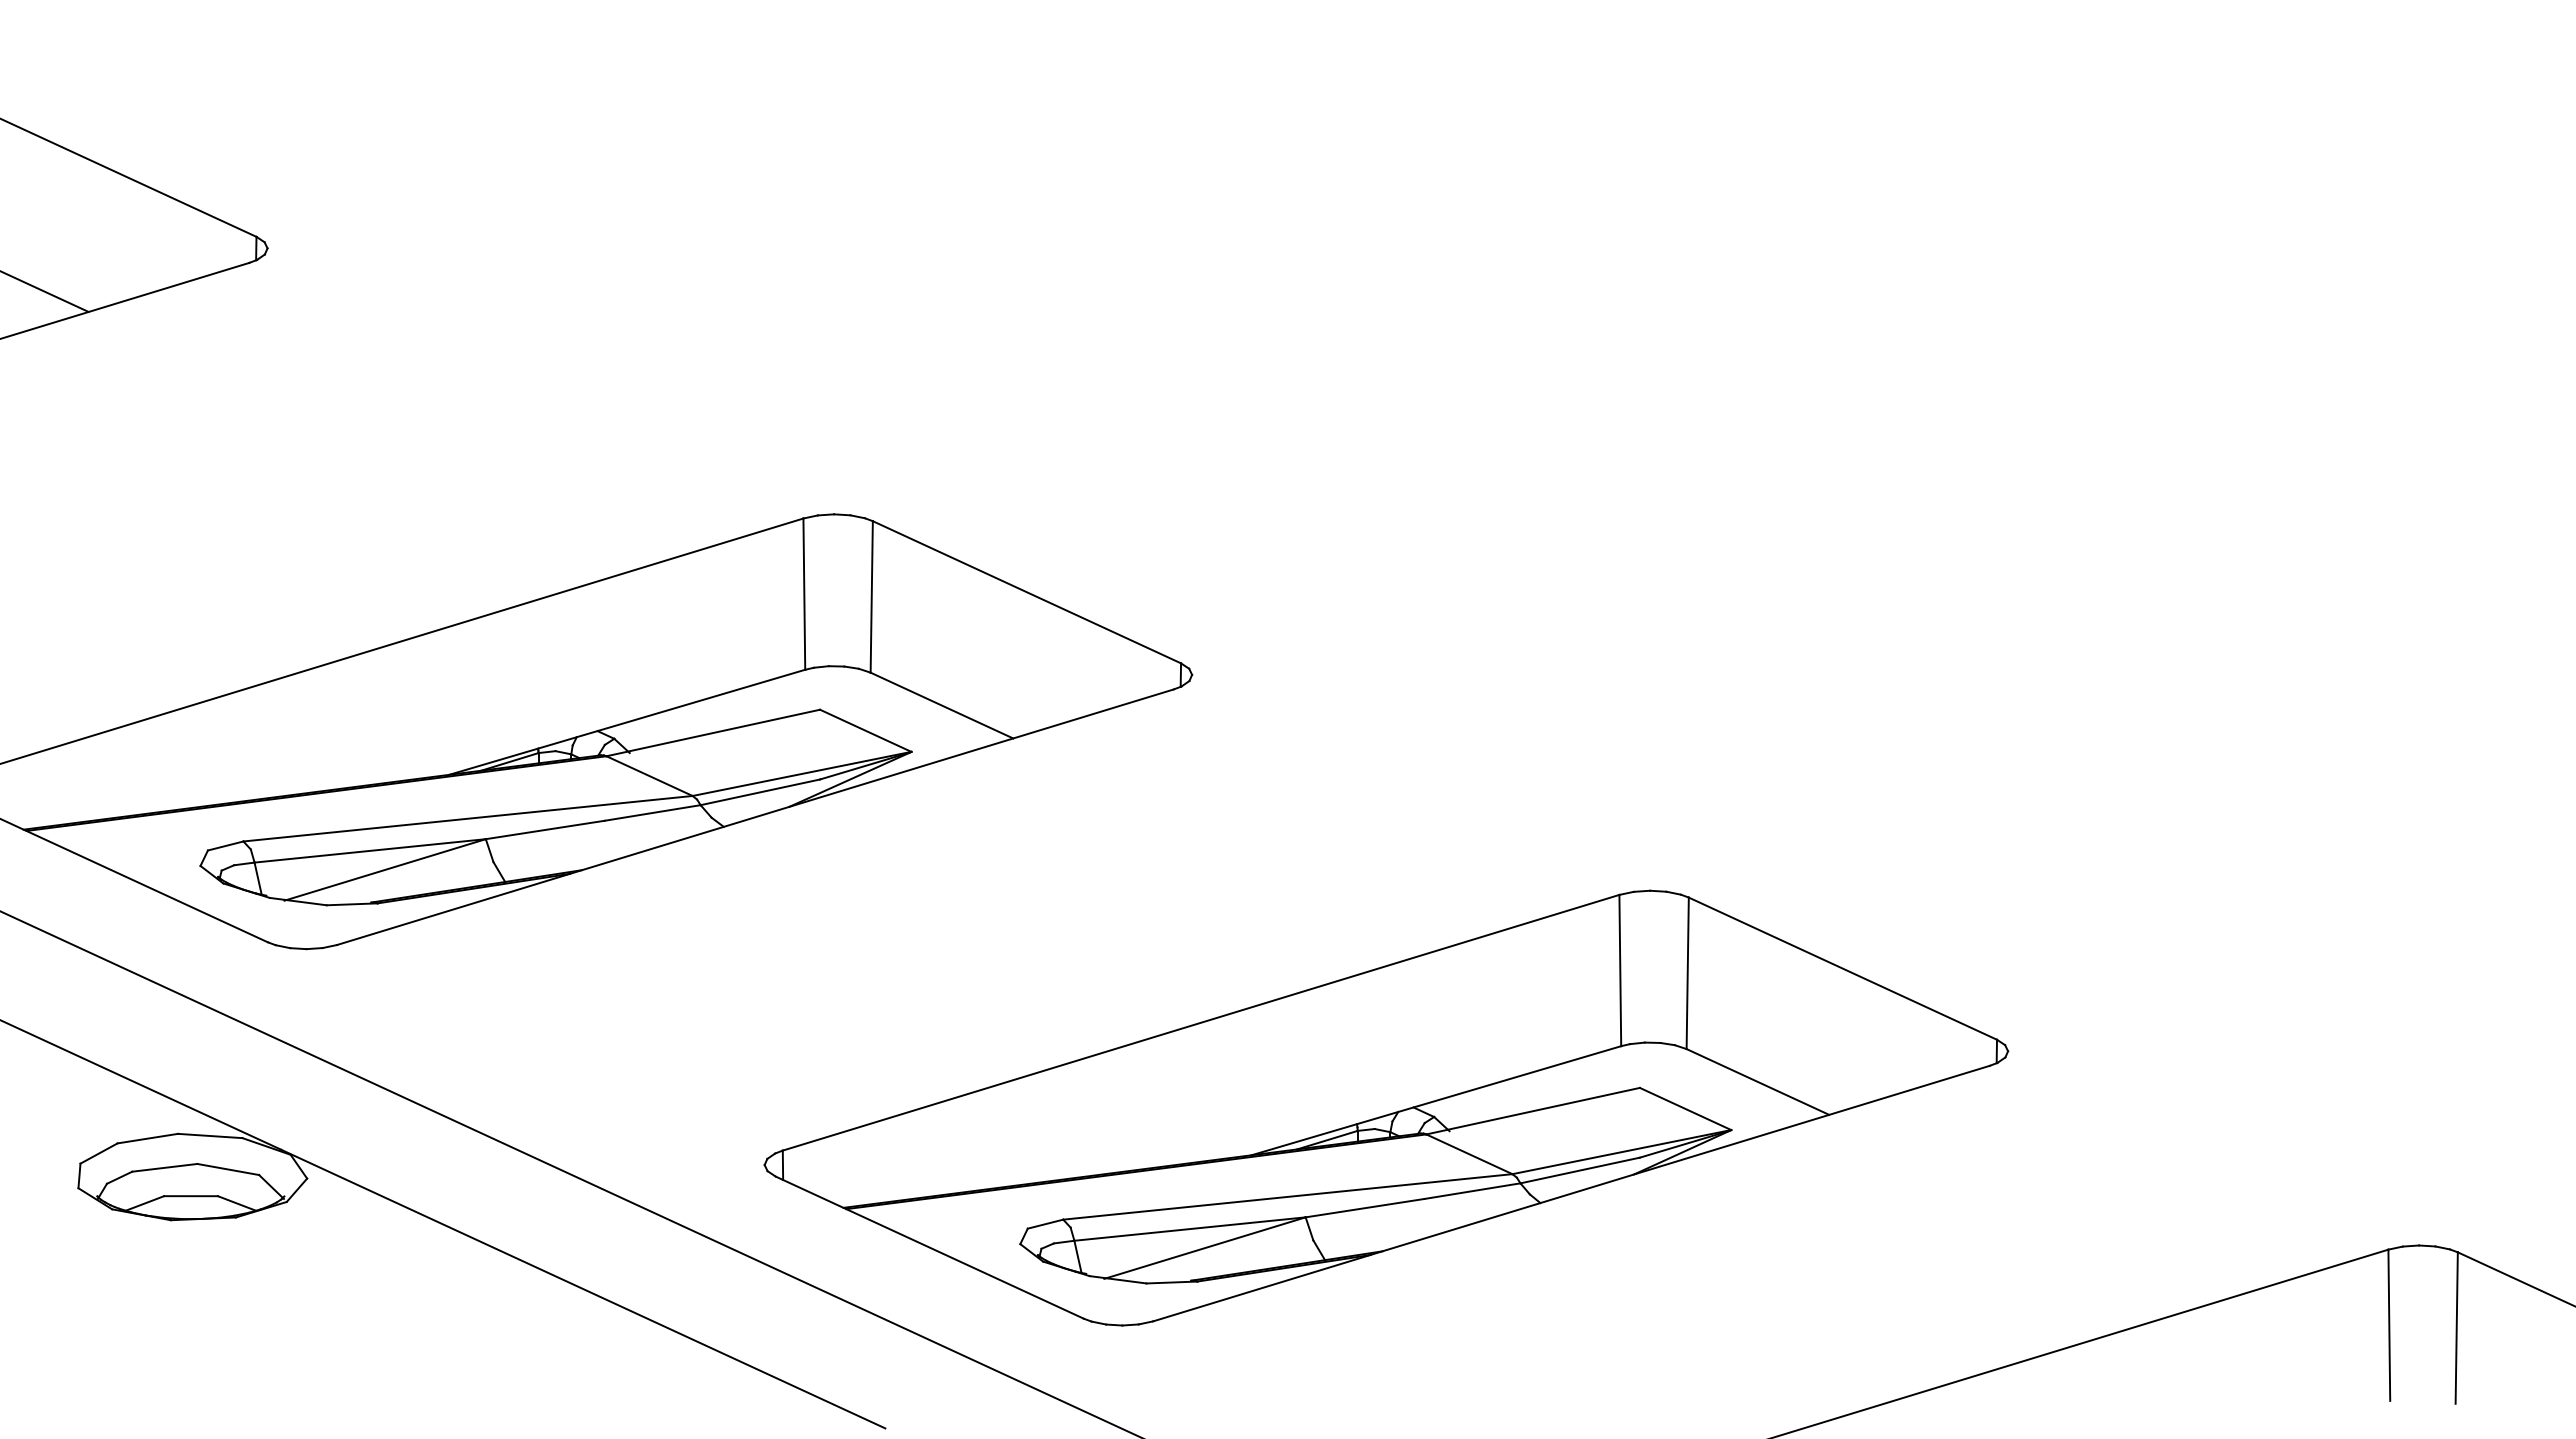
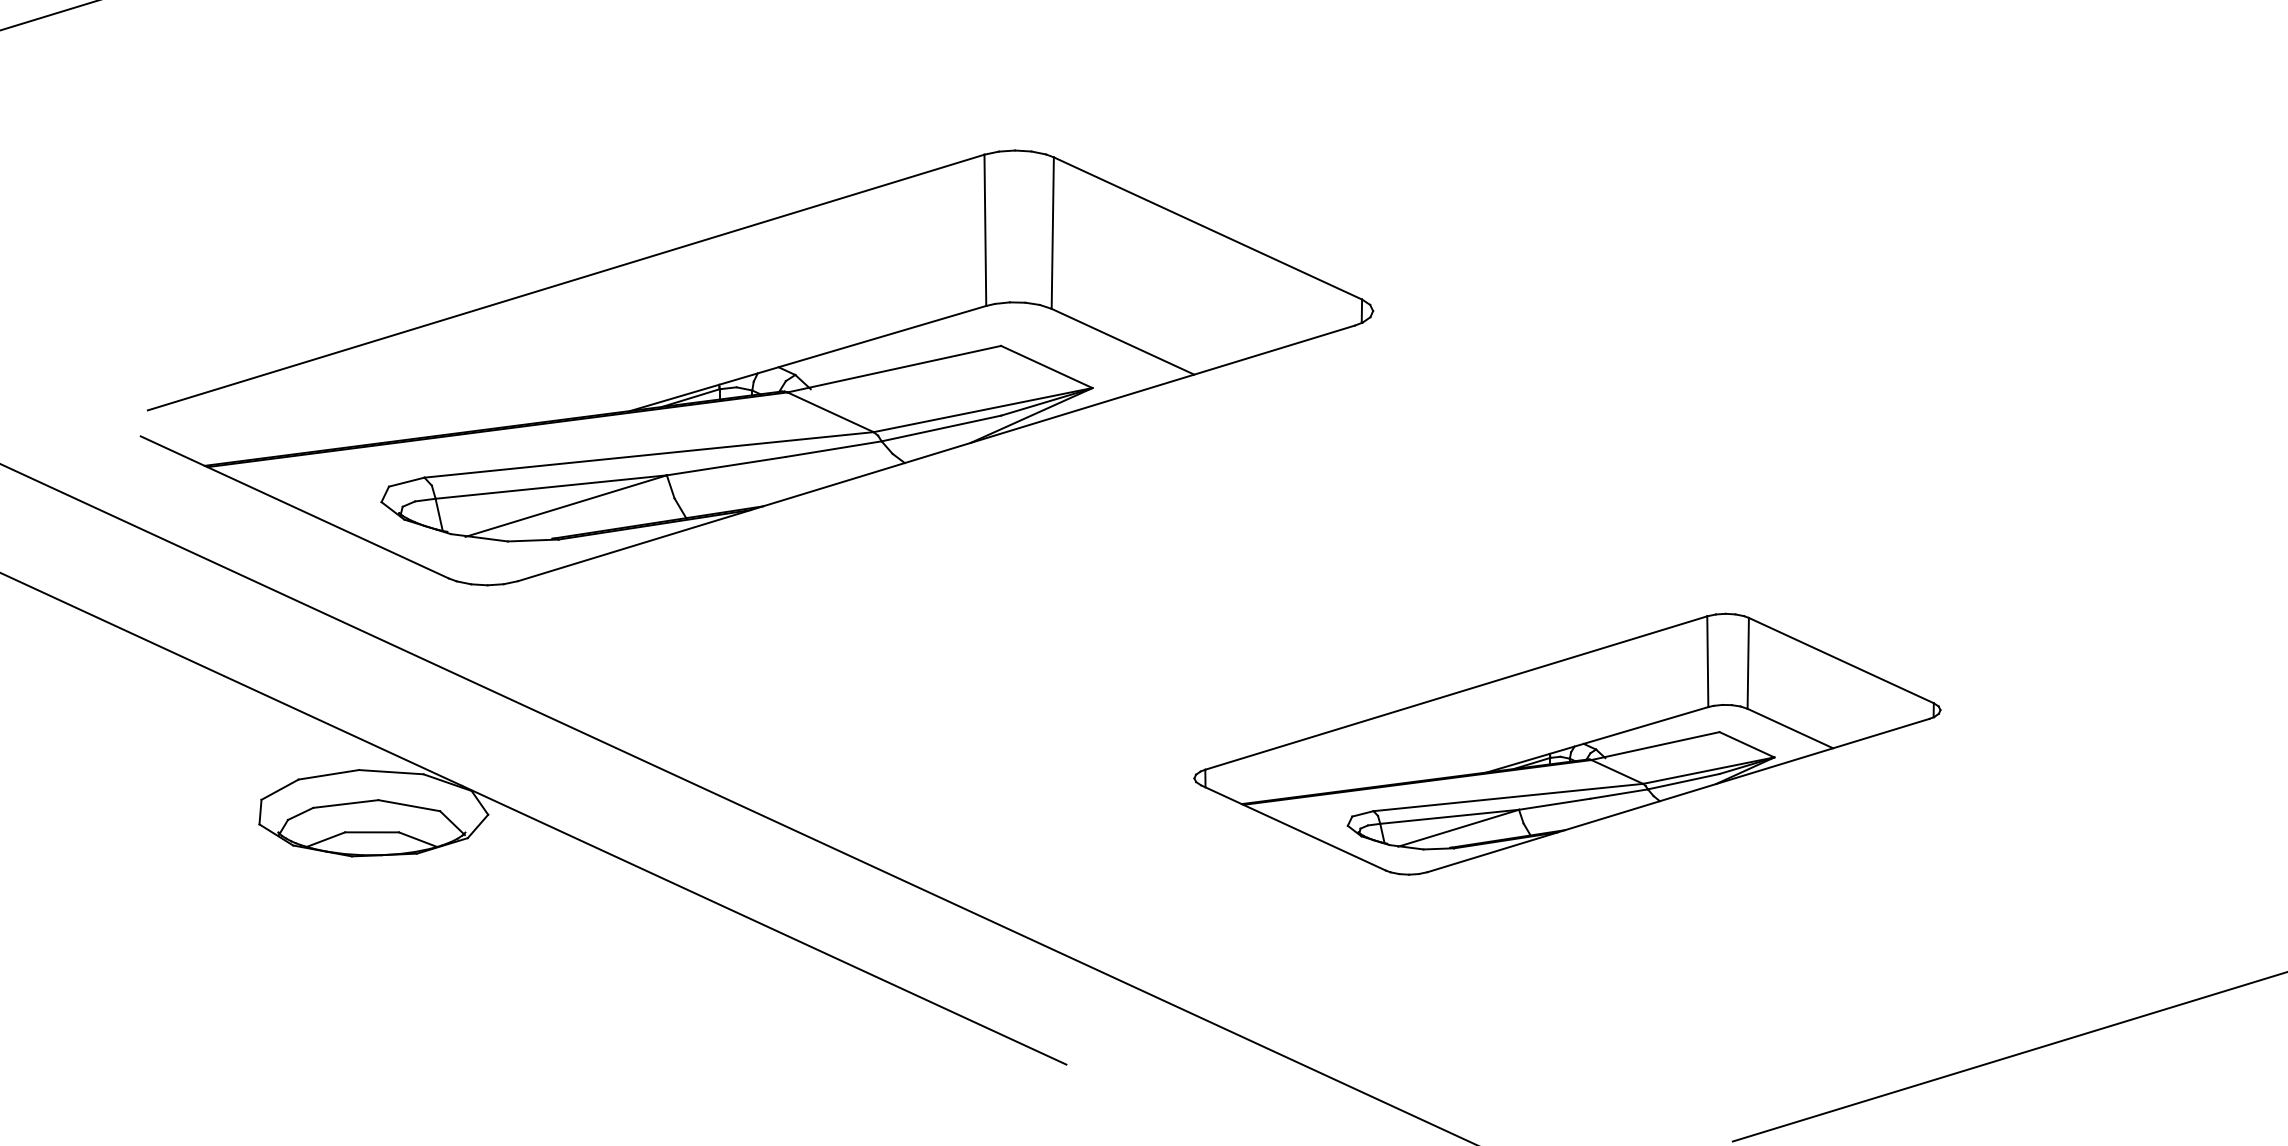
part: (1386, 1107) -> (1567, 743), size x0.6

